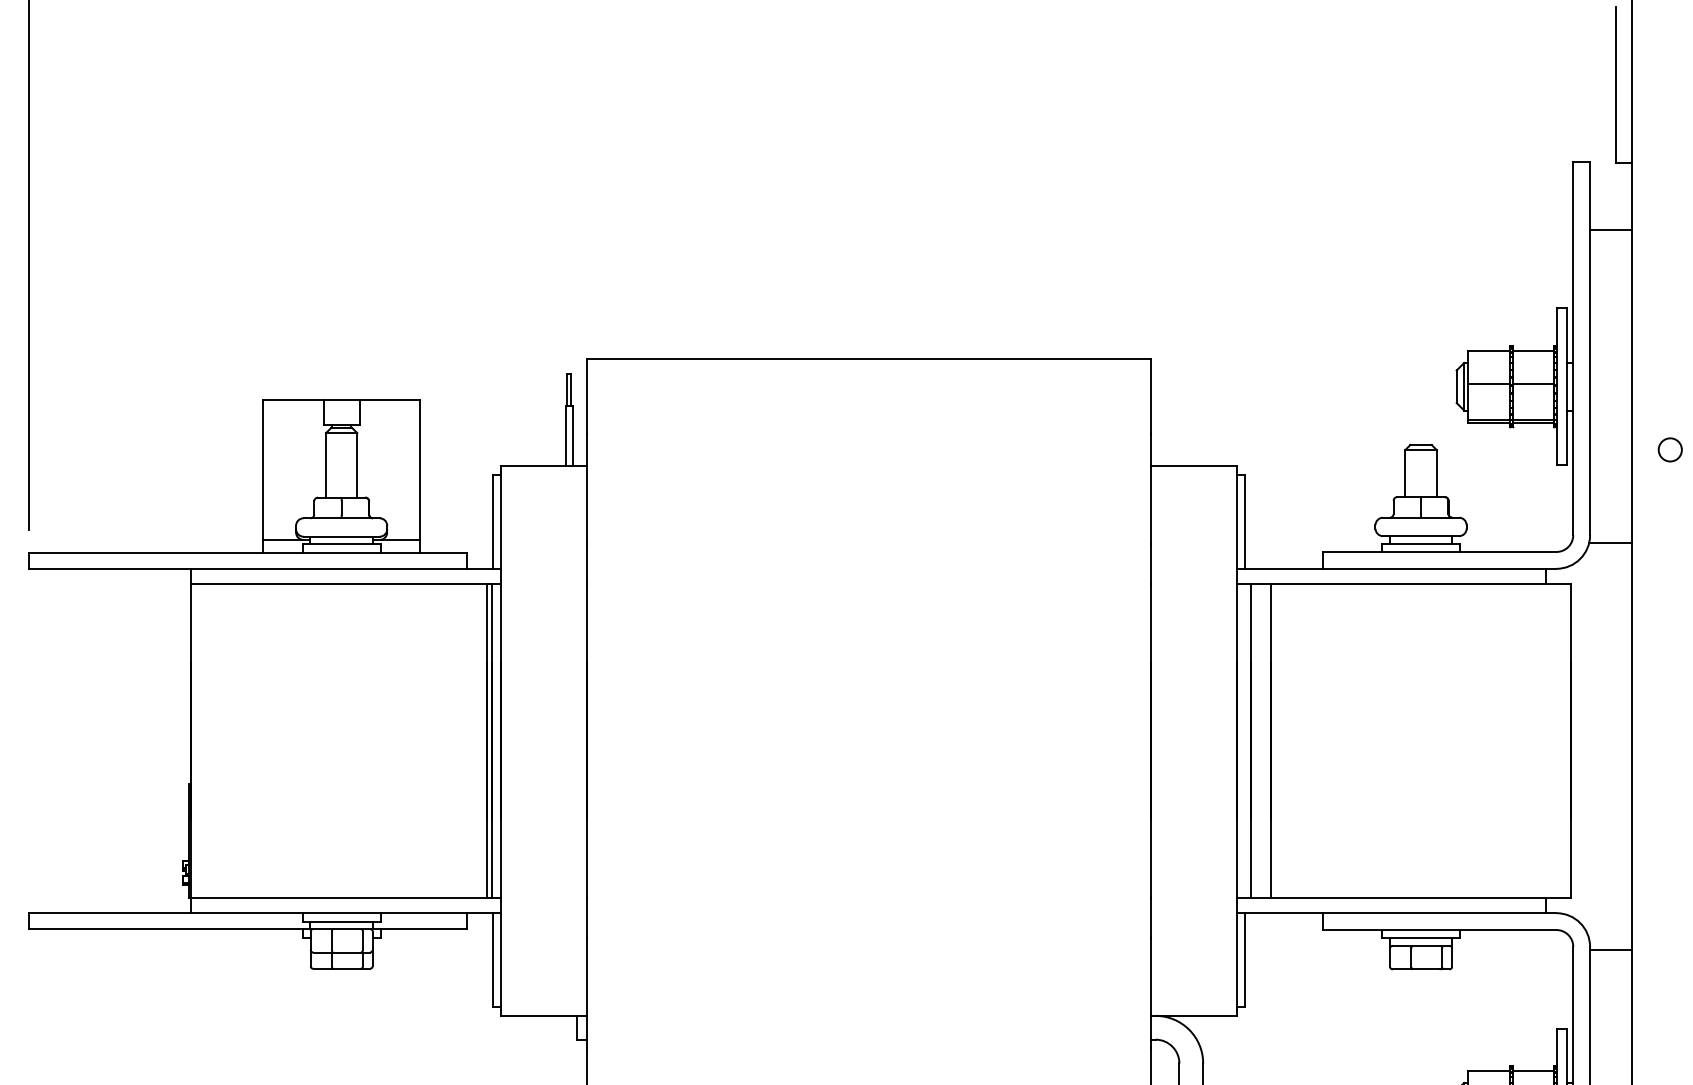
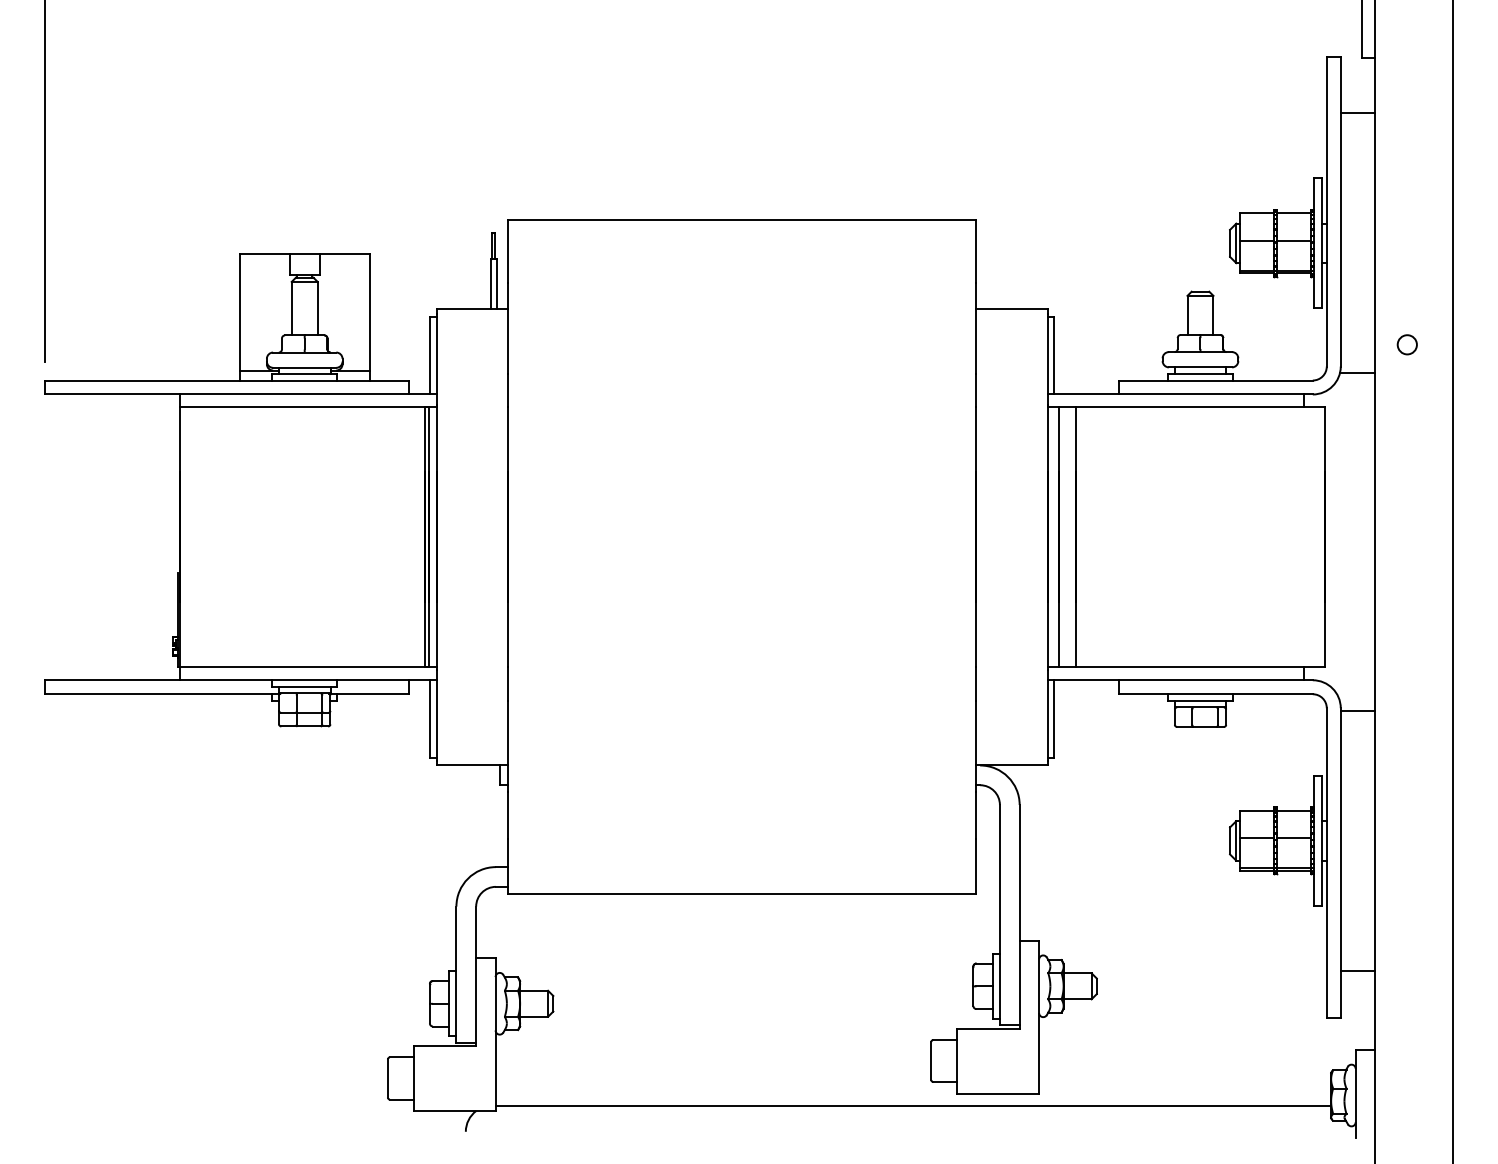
circle: (1669, 449) -> (1406, 344), moved

